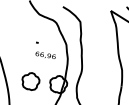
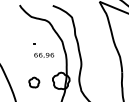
part: (31, 81) -> (34, 82), size x0.6

